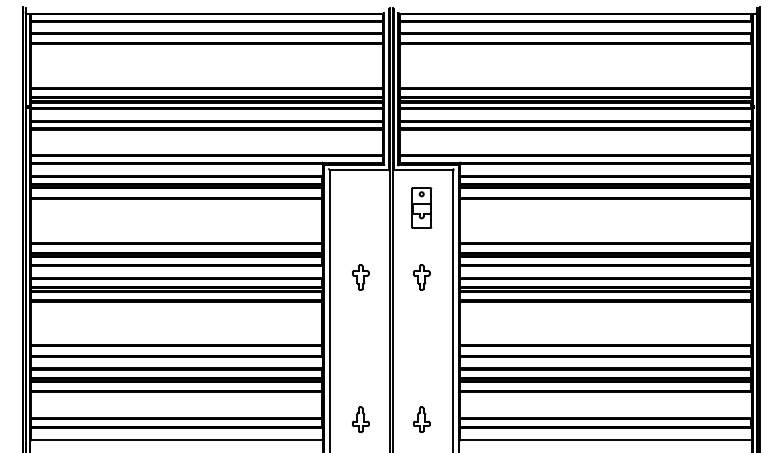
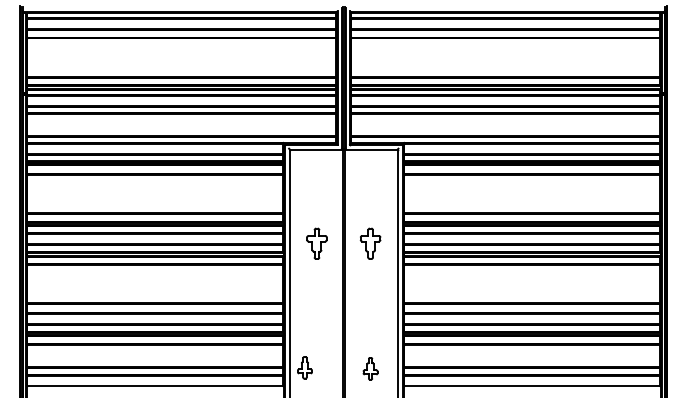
part: (421, 207) -> (370, 182), removed
part: (360, 277) -> (316, 243), size x1.4
part: (421, 277) -> (370, 243), size x1.4
part: (360, 419) -> (304, 367), moved

